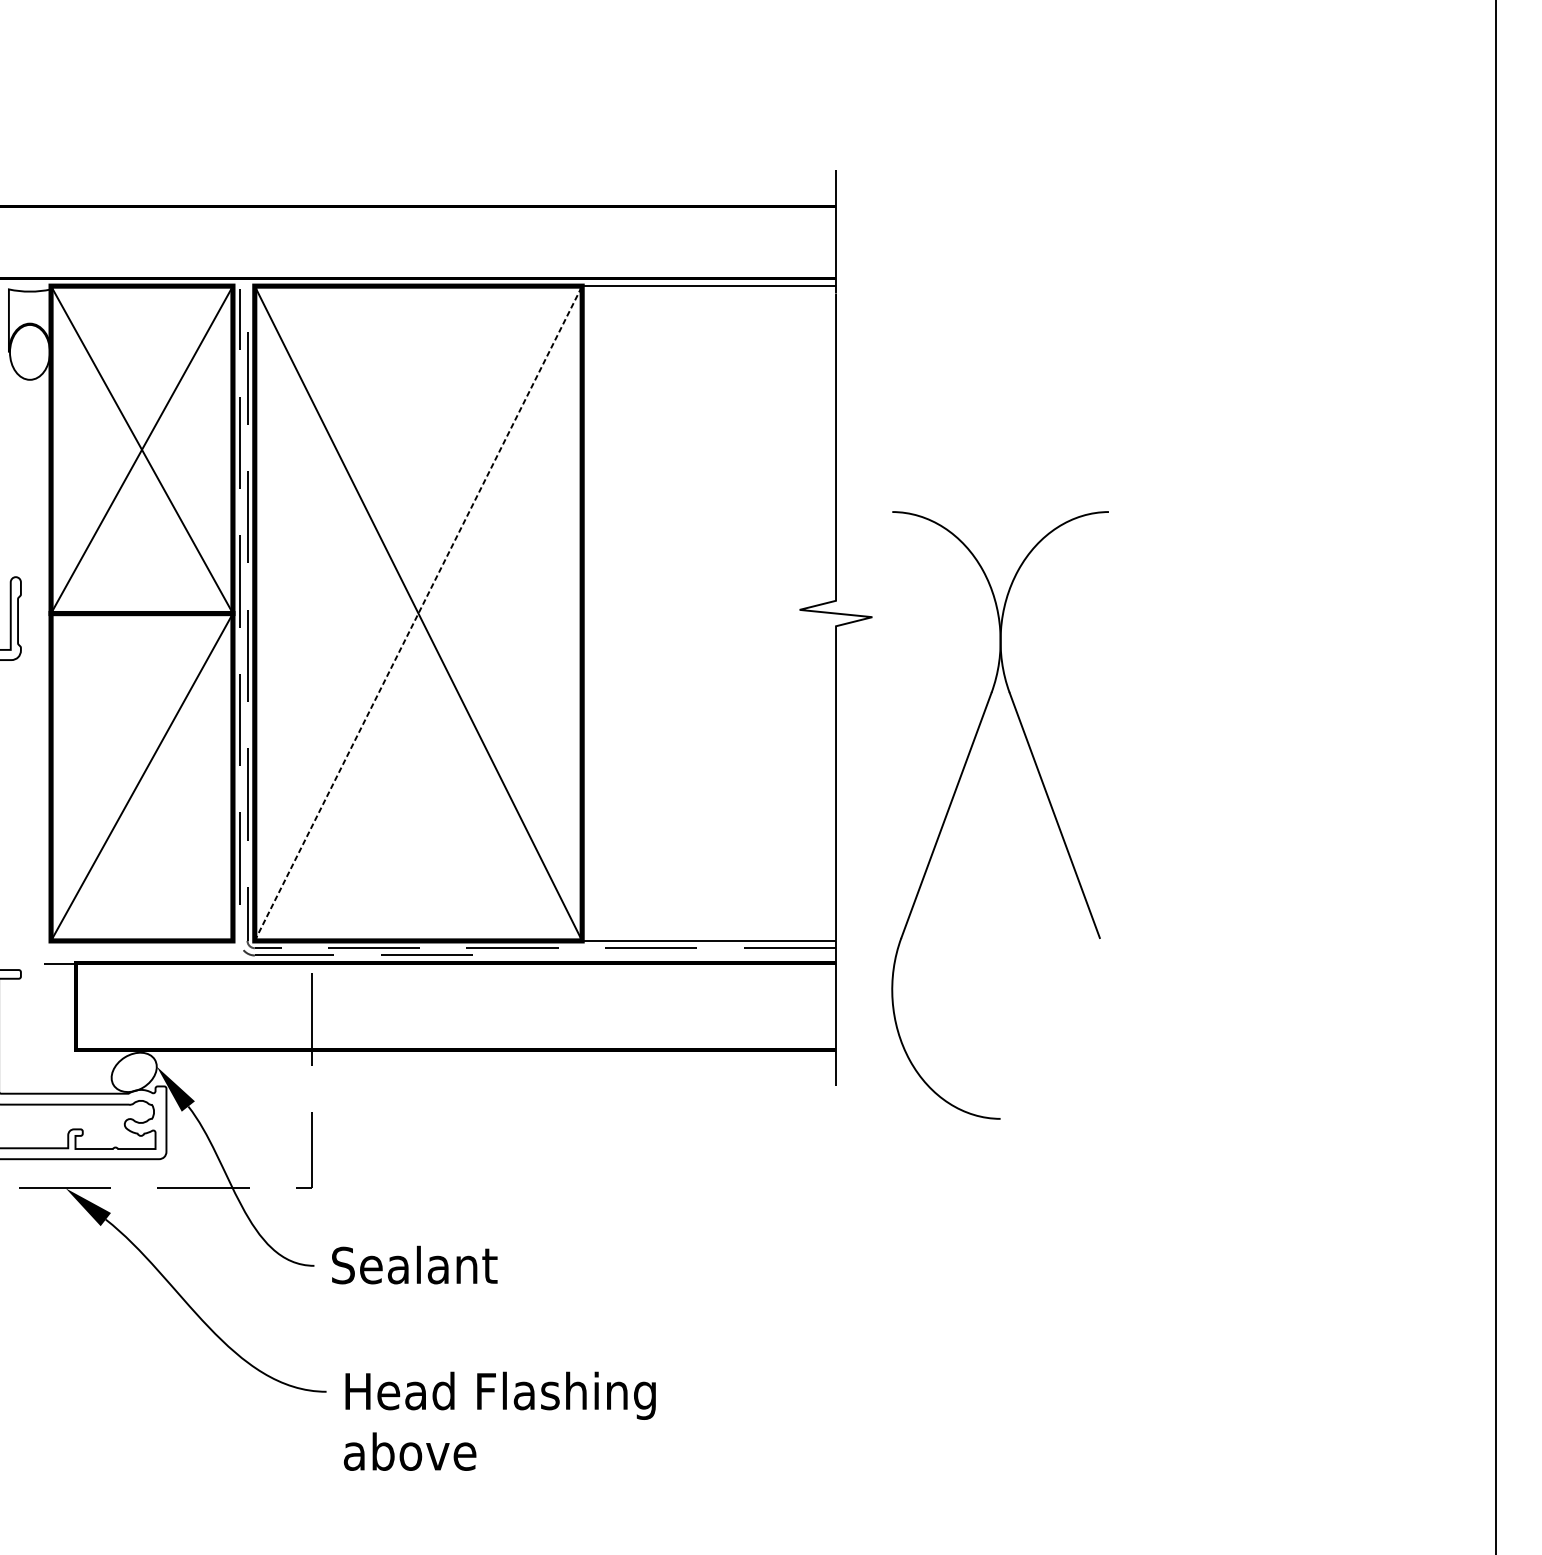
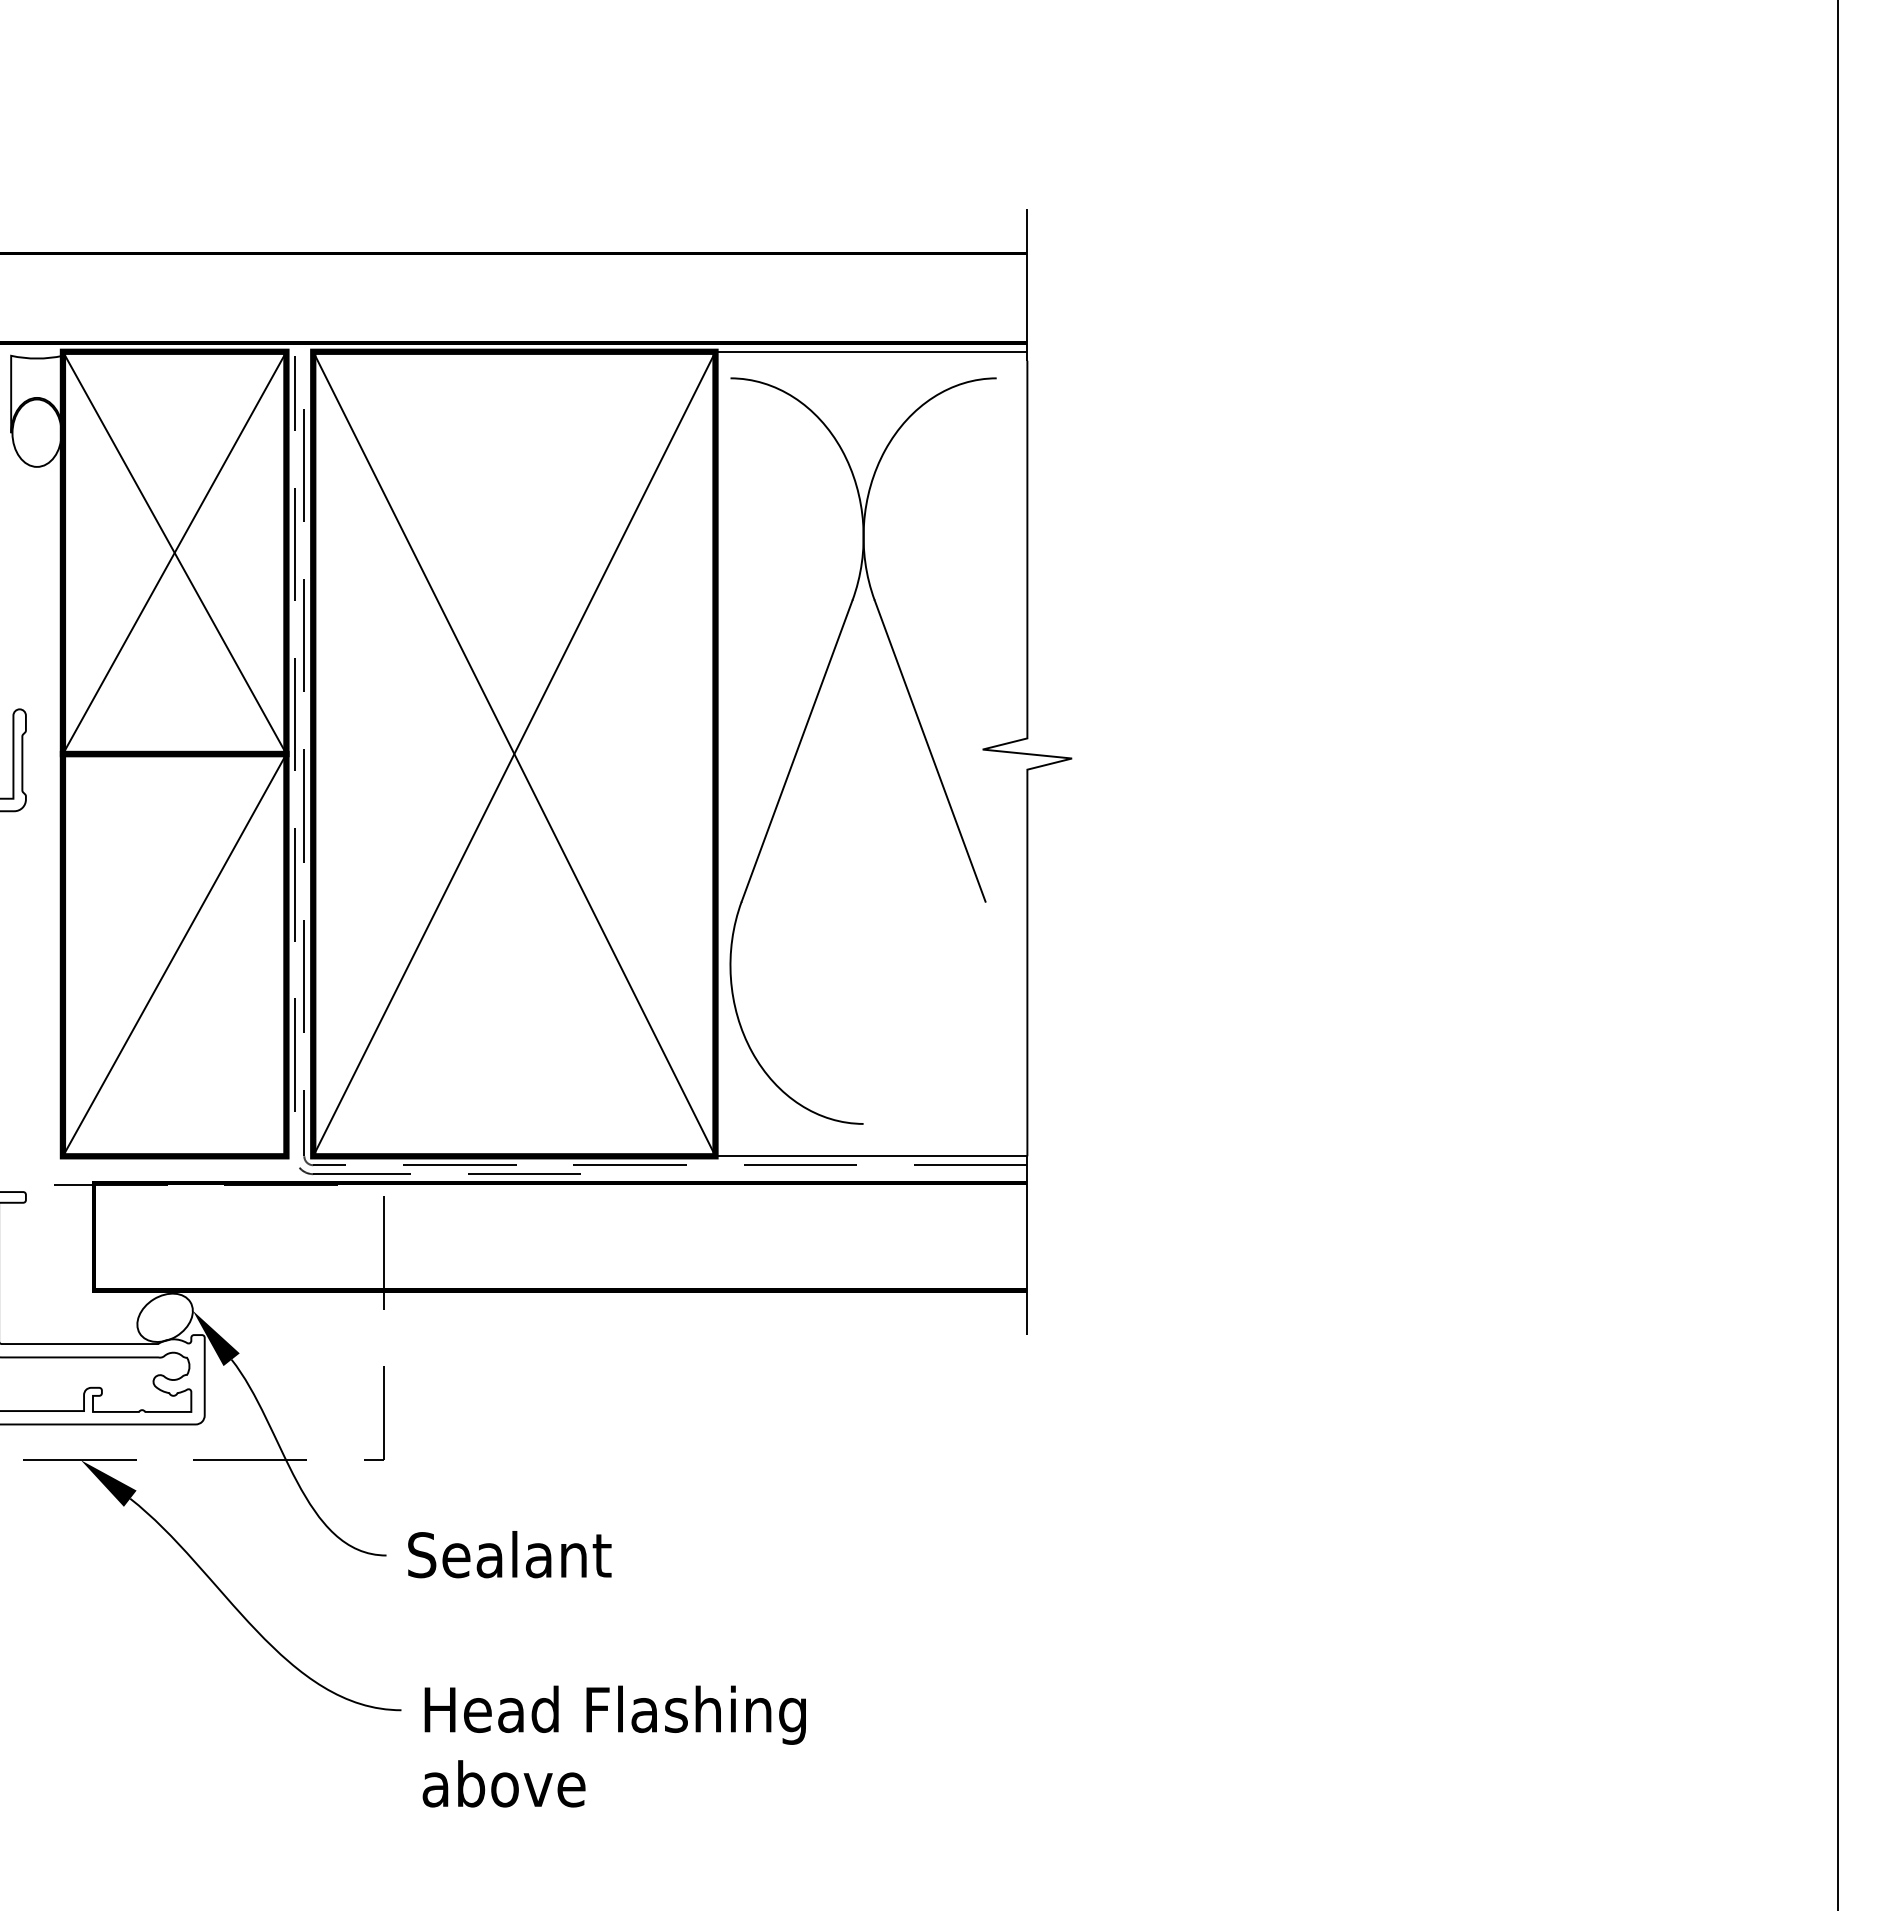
line: (418, 613) -> (514, 754), dashed -> solid
part: (954, 795) -> (807, 726), moved

